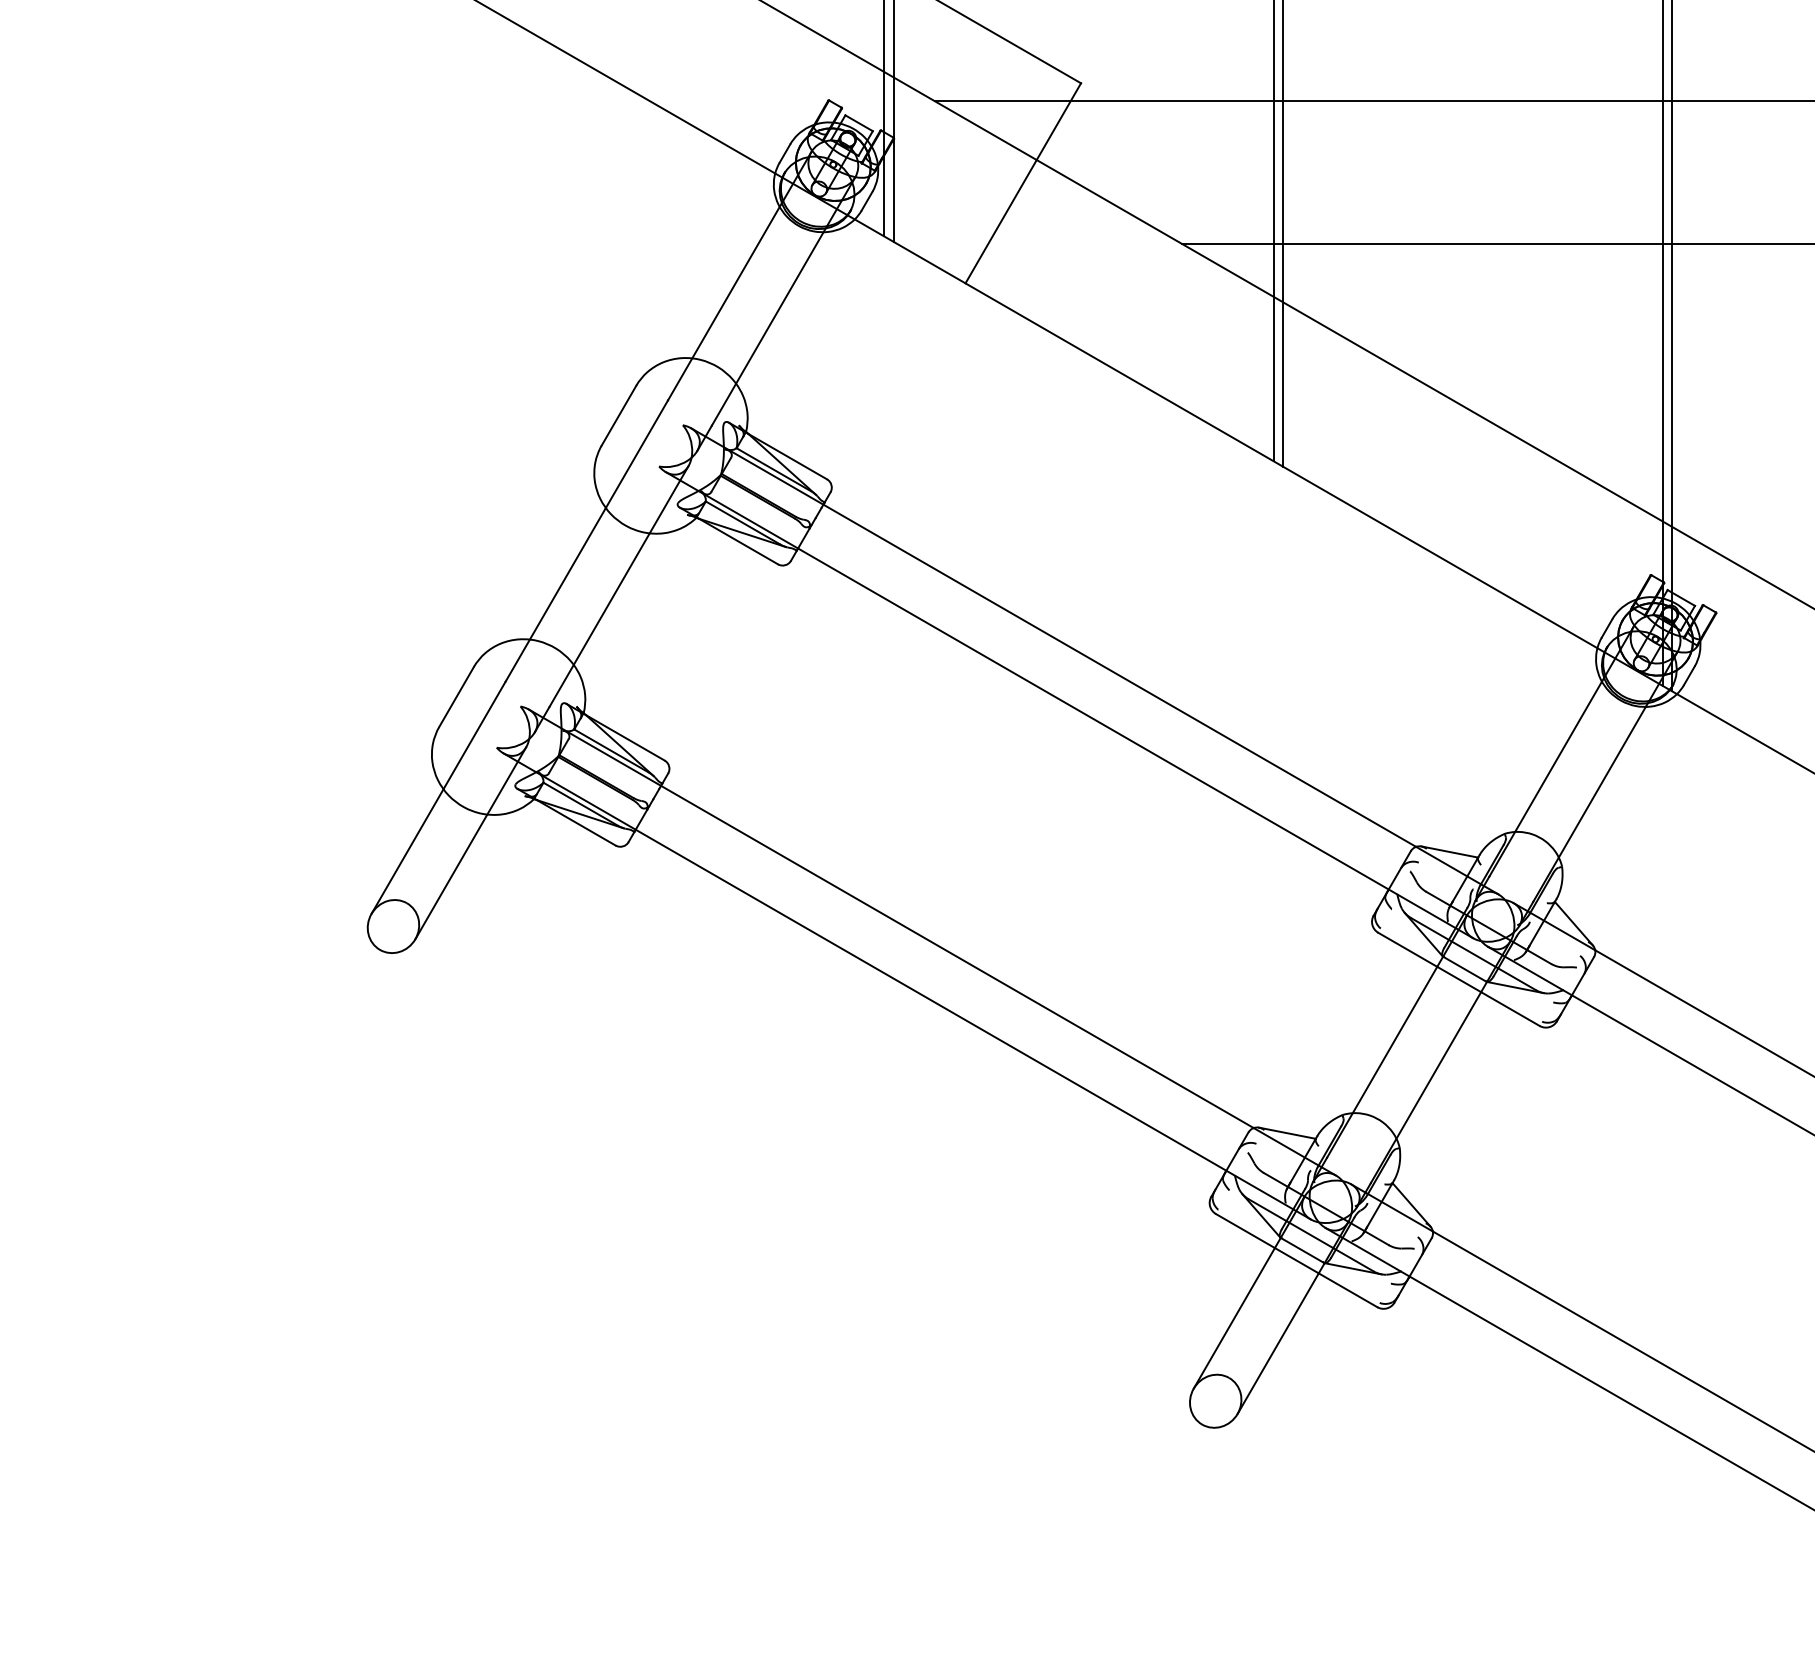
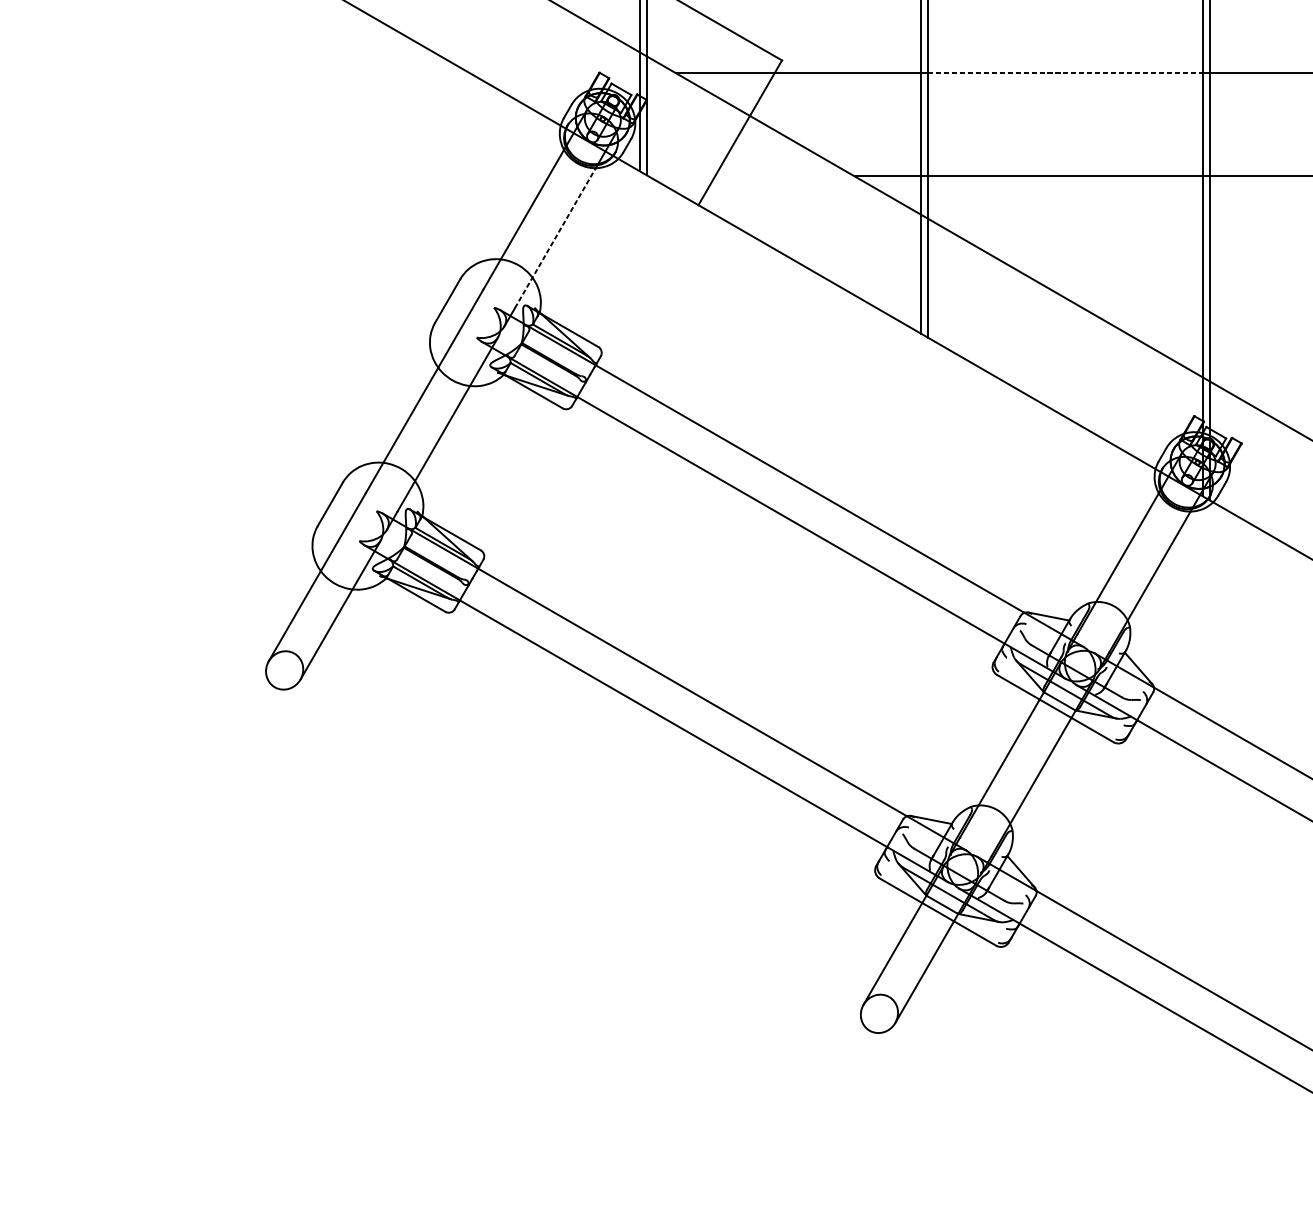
line: (1472, 101) -> (1065, 73), solid -> dashed
line: (767, 329) -> (555, 238), solid -> dashed

